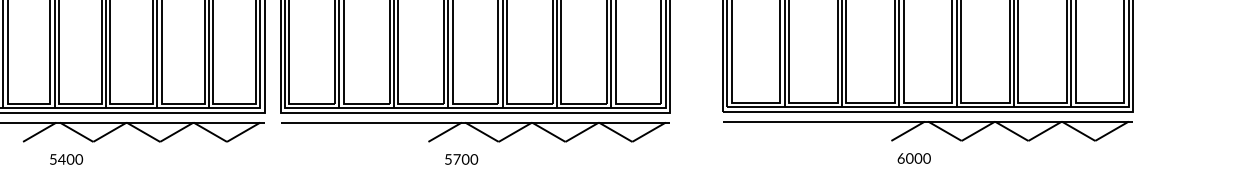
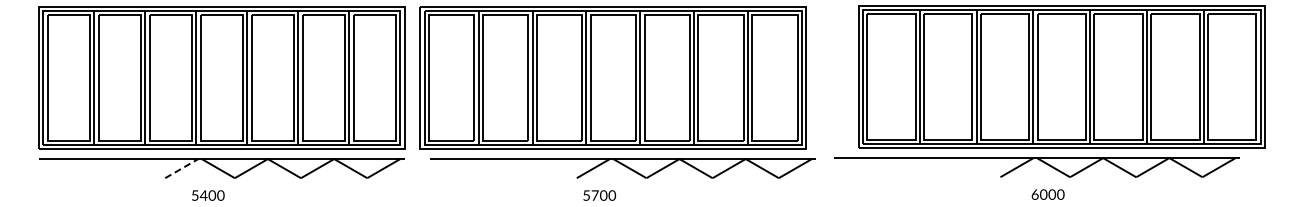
part: (931, 125) -> (1040, 161), moved
line: (40, 132) -> (182, 168), solid -> dashed
part: (474, 132) -> (622, 168), moved

